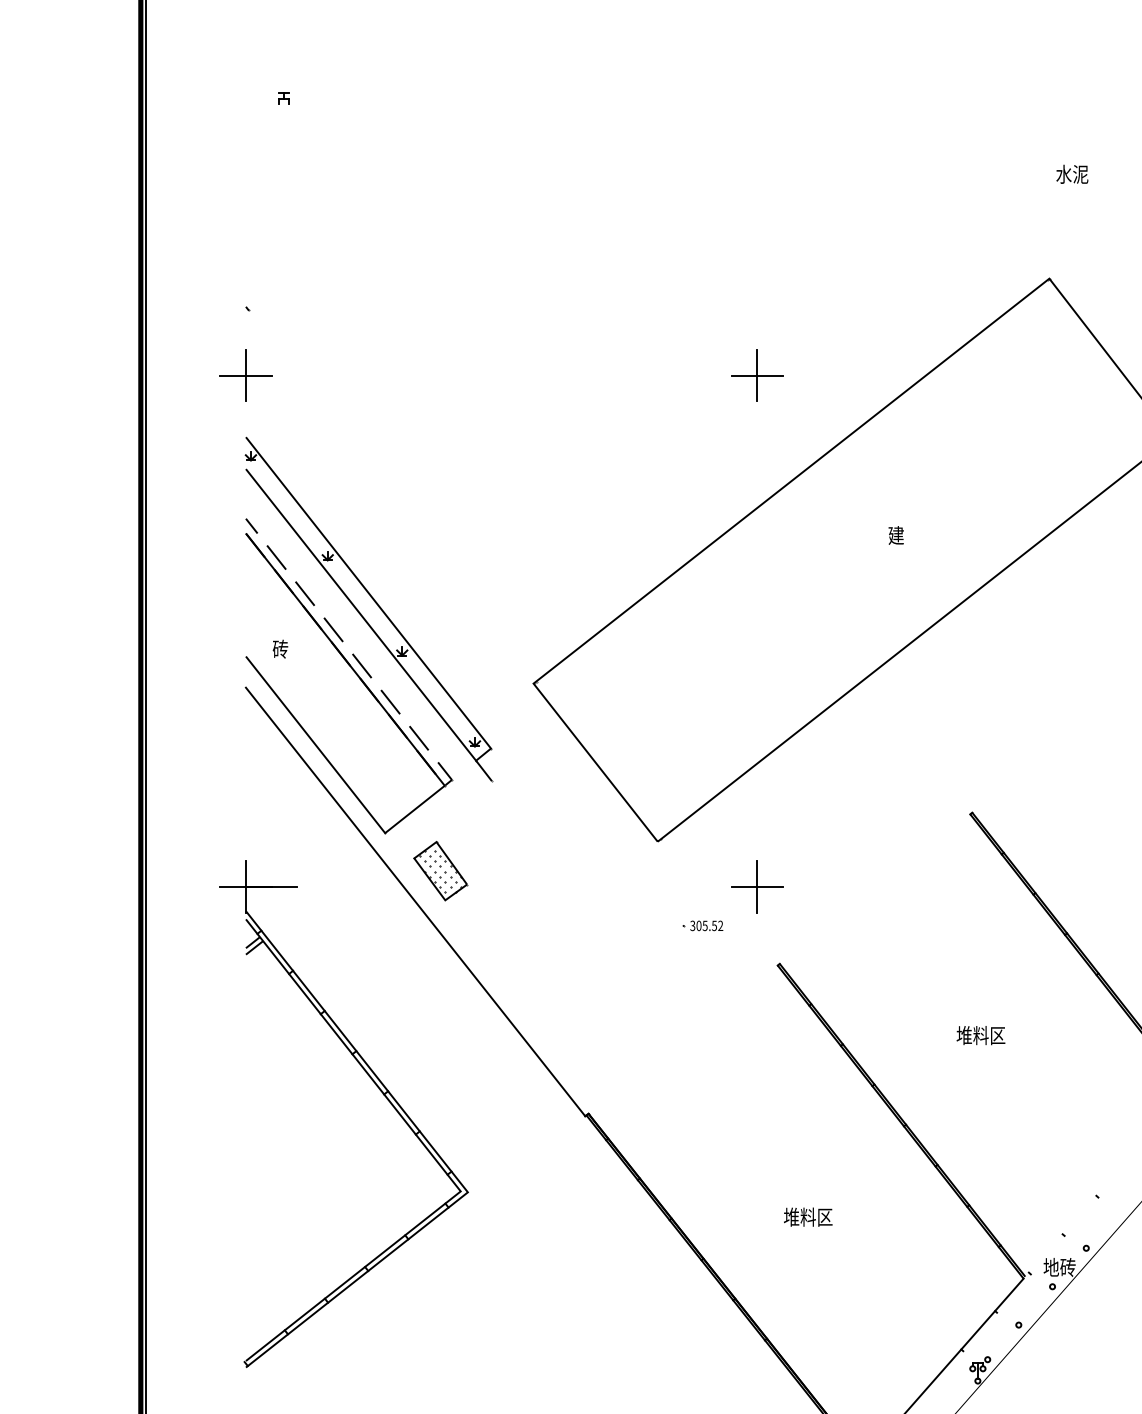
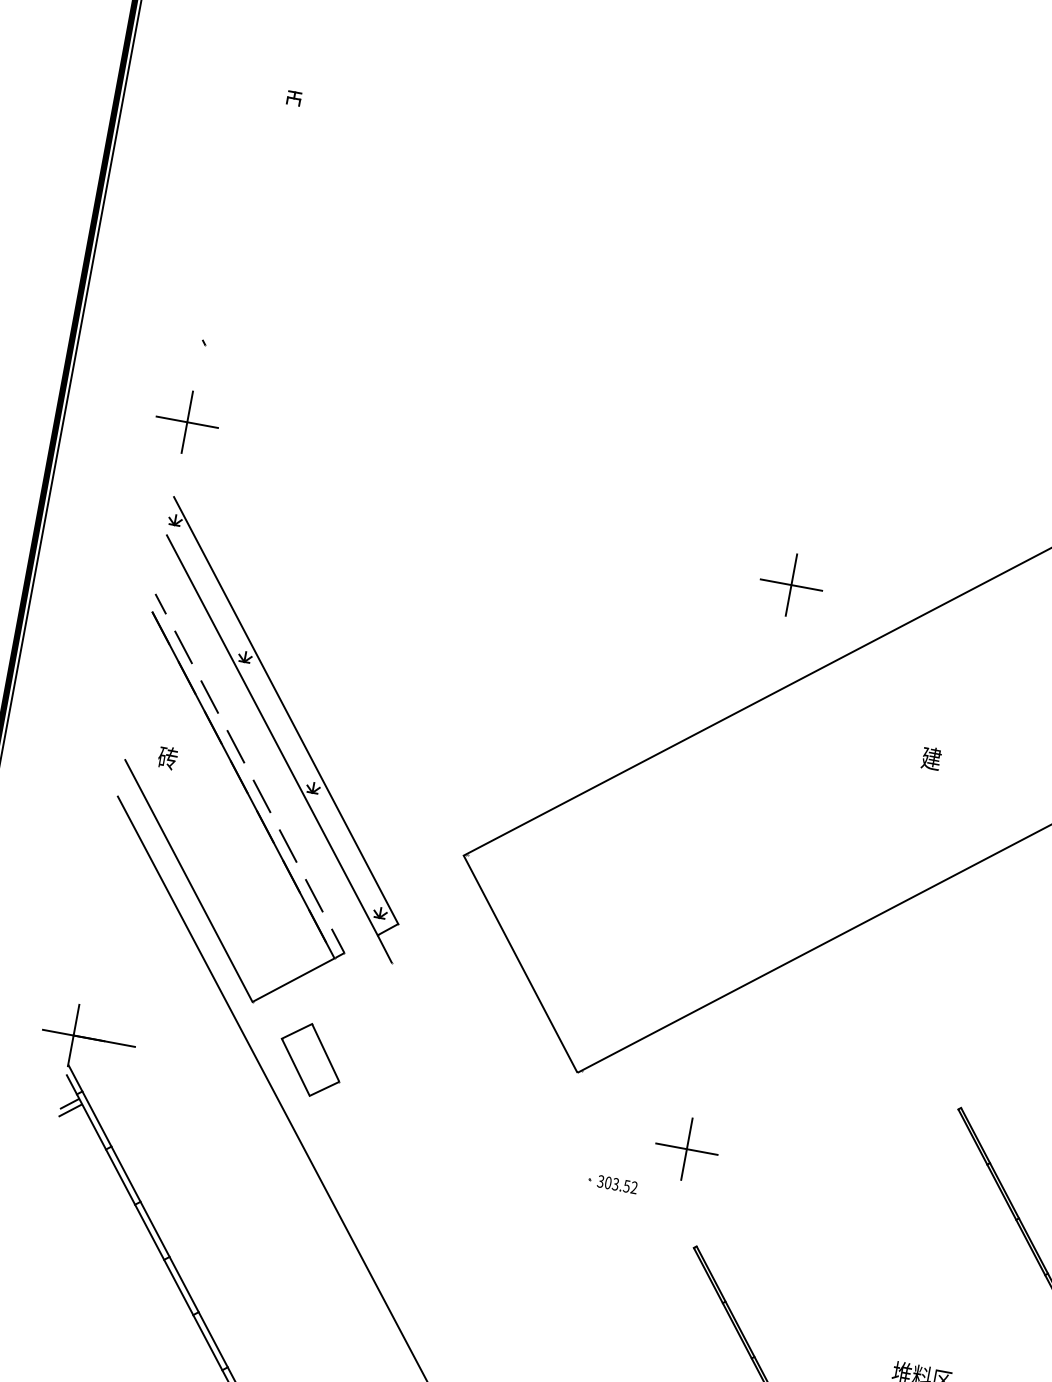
part: (757, 375) -> (791, 585), moved
hatch: (439, 871) -> (309, 1060), removed
text: (705, 925) -> (616, 1183), 305.52 -> 303.52

